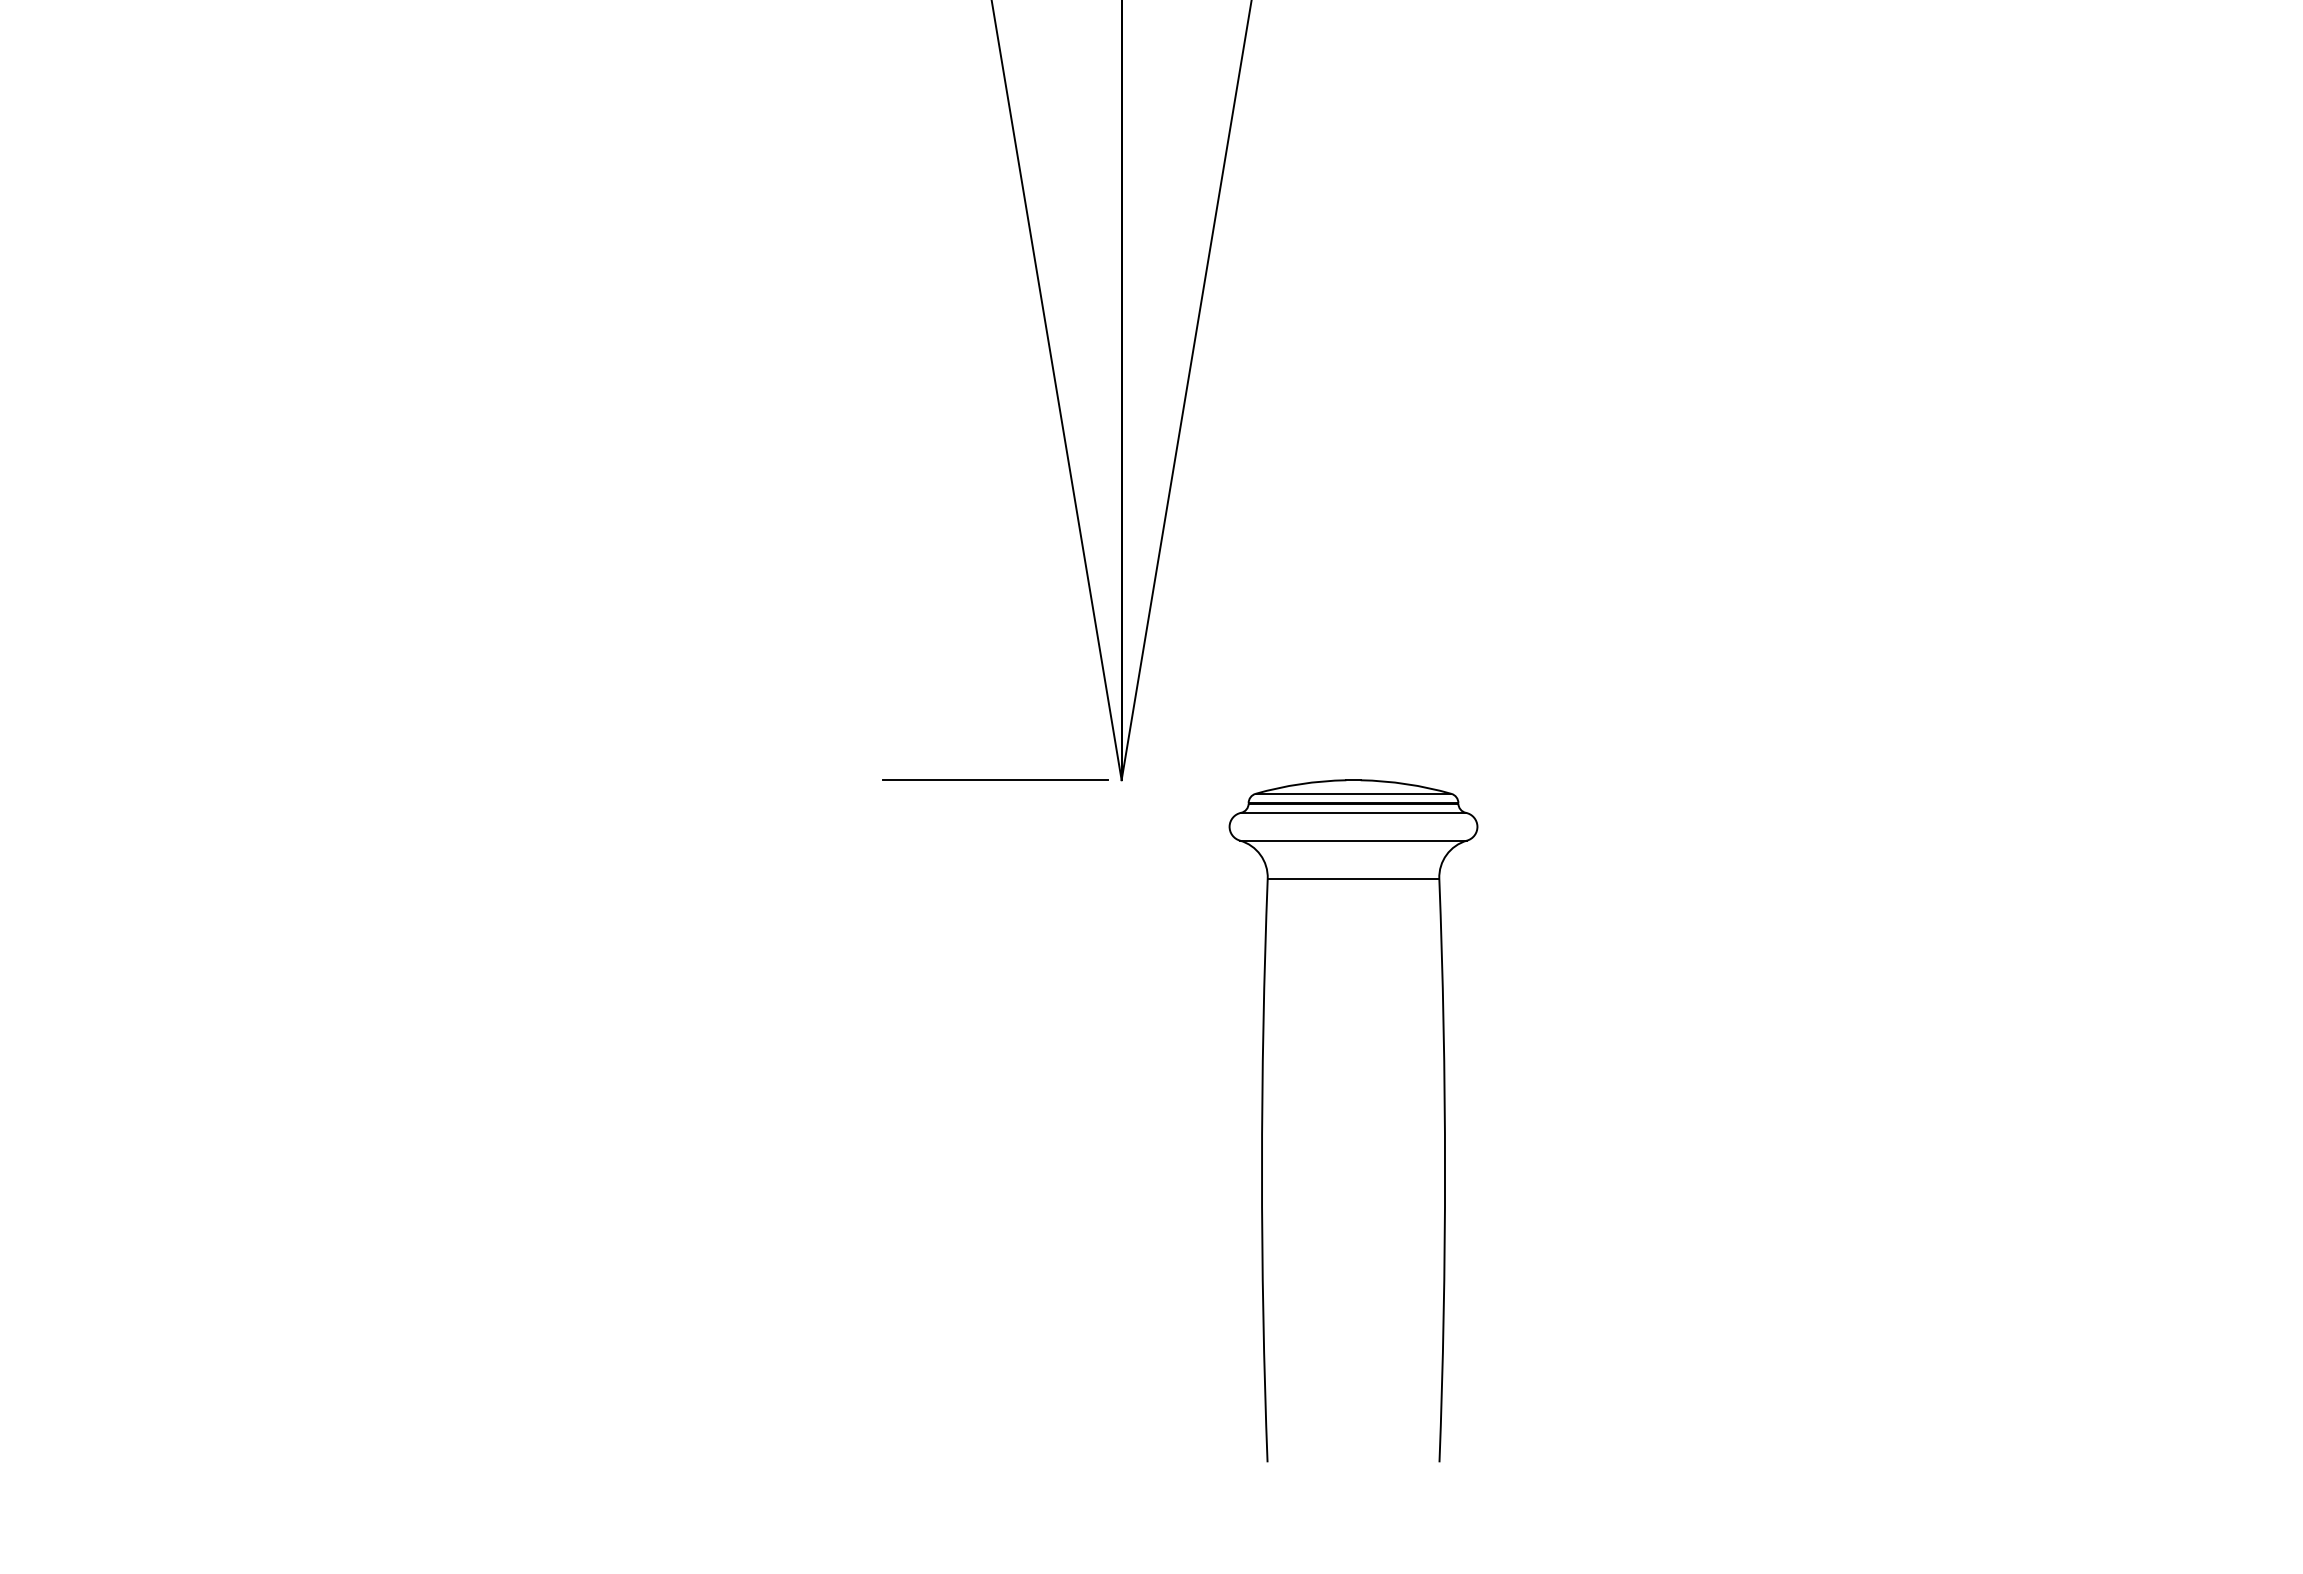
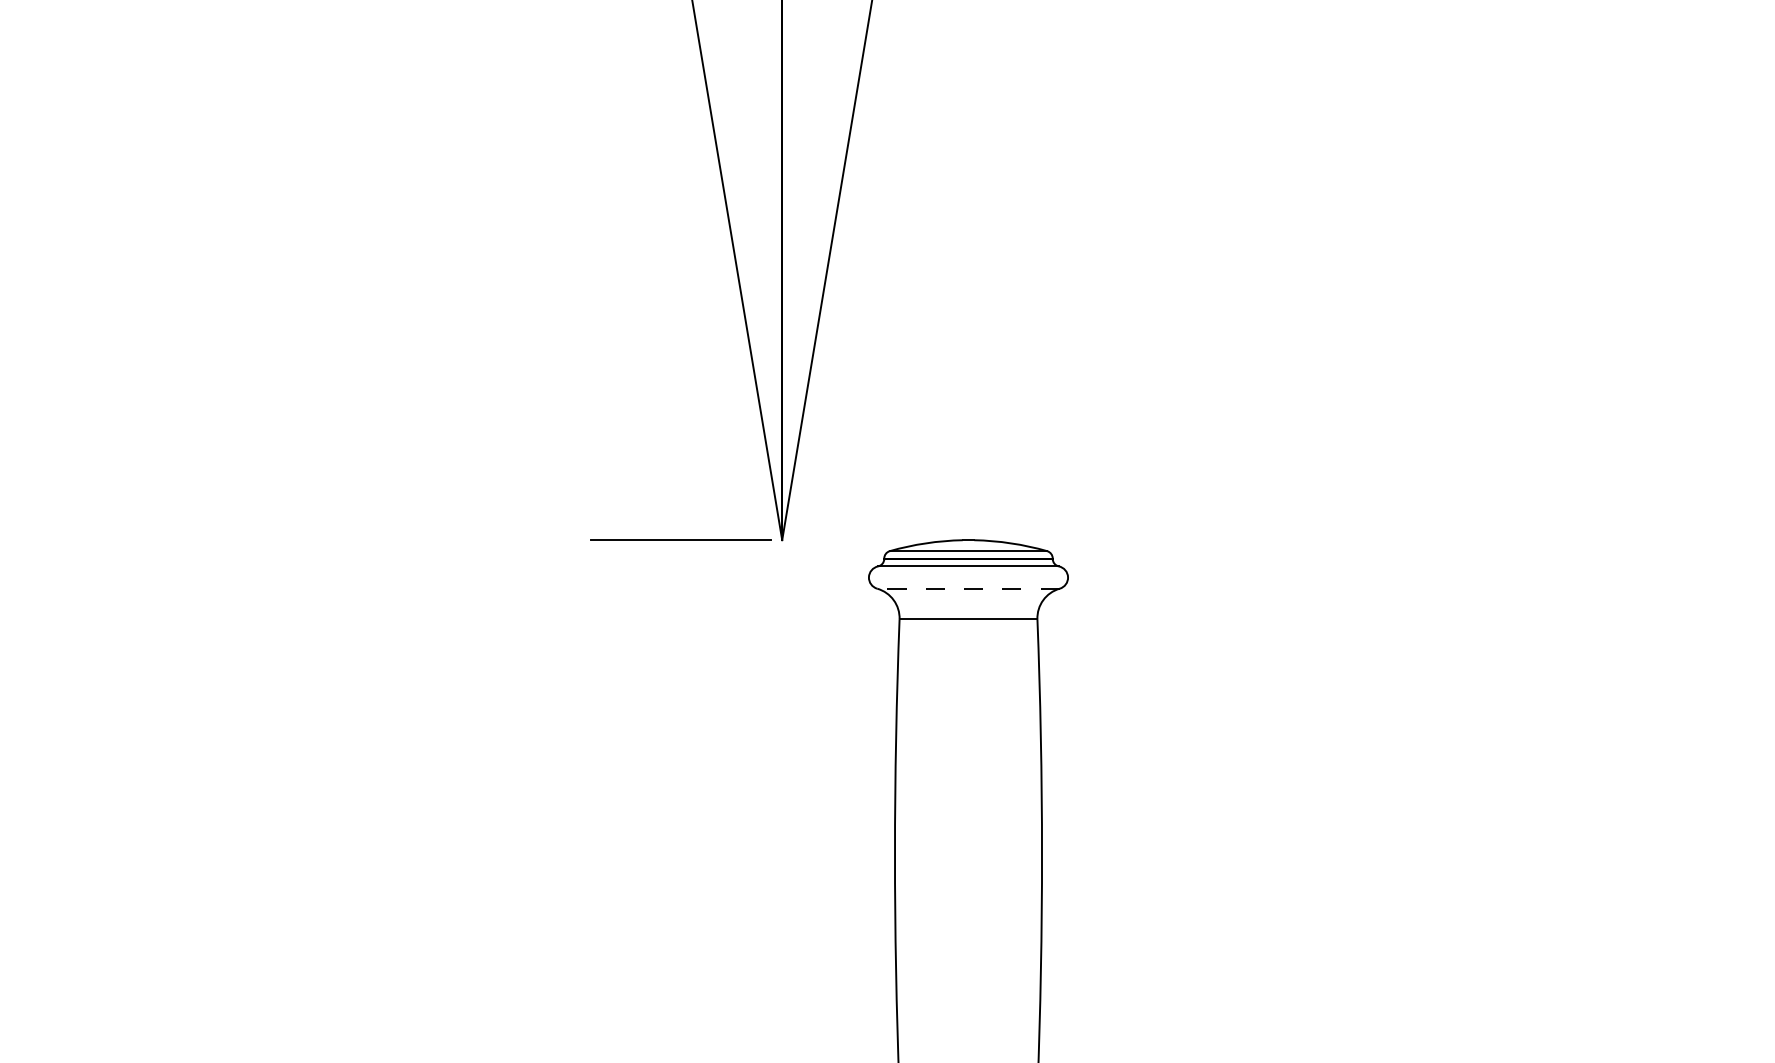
line: (1353, 840) -> (968, 588), solid -> dashed

